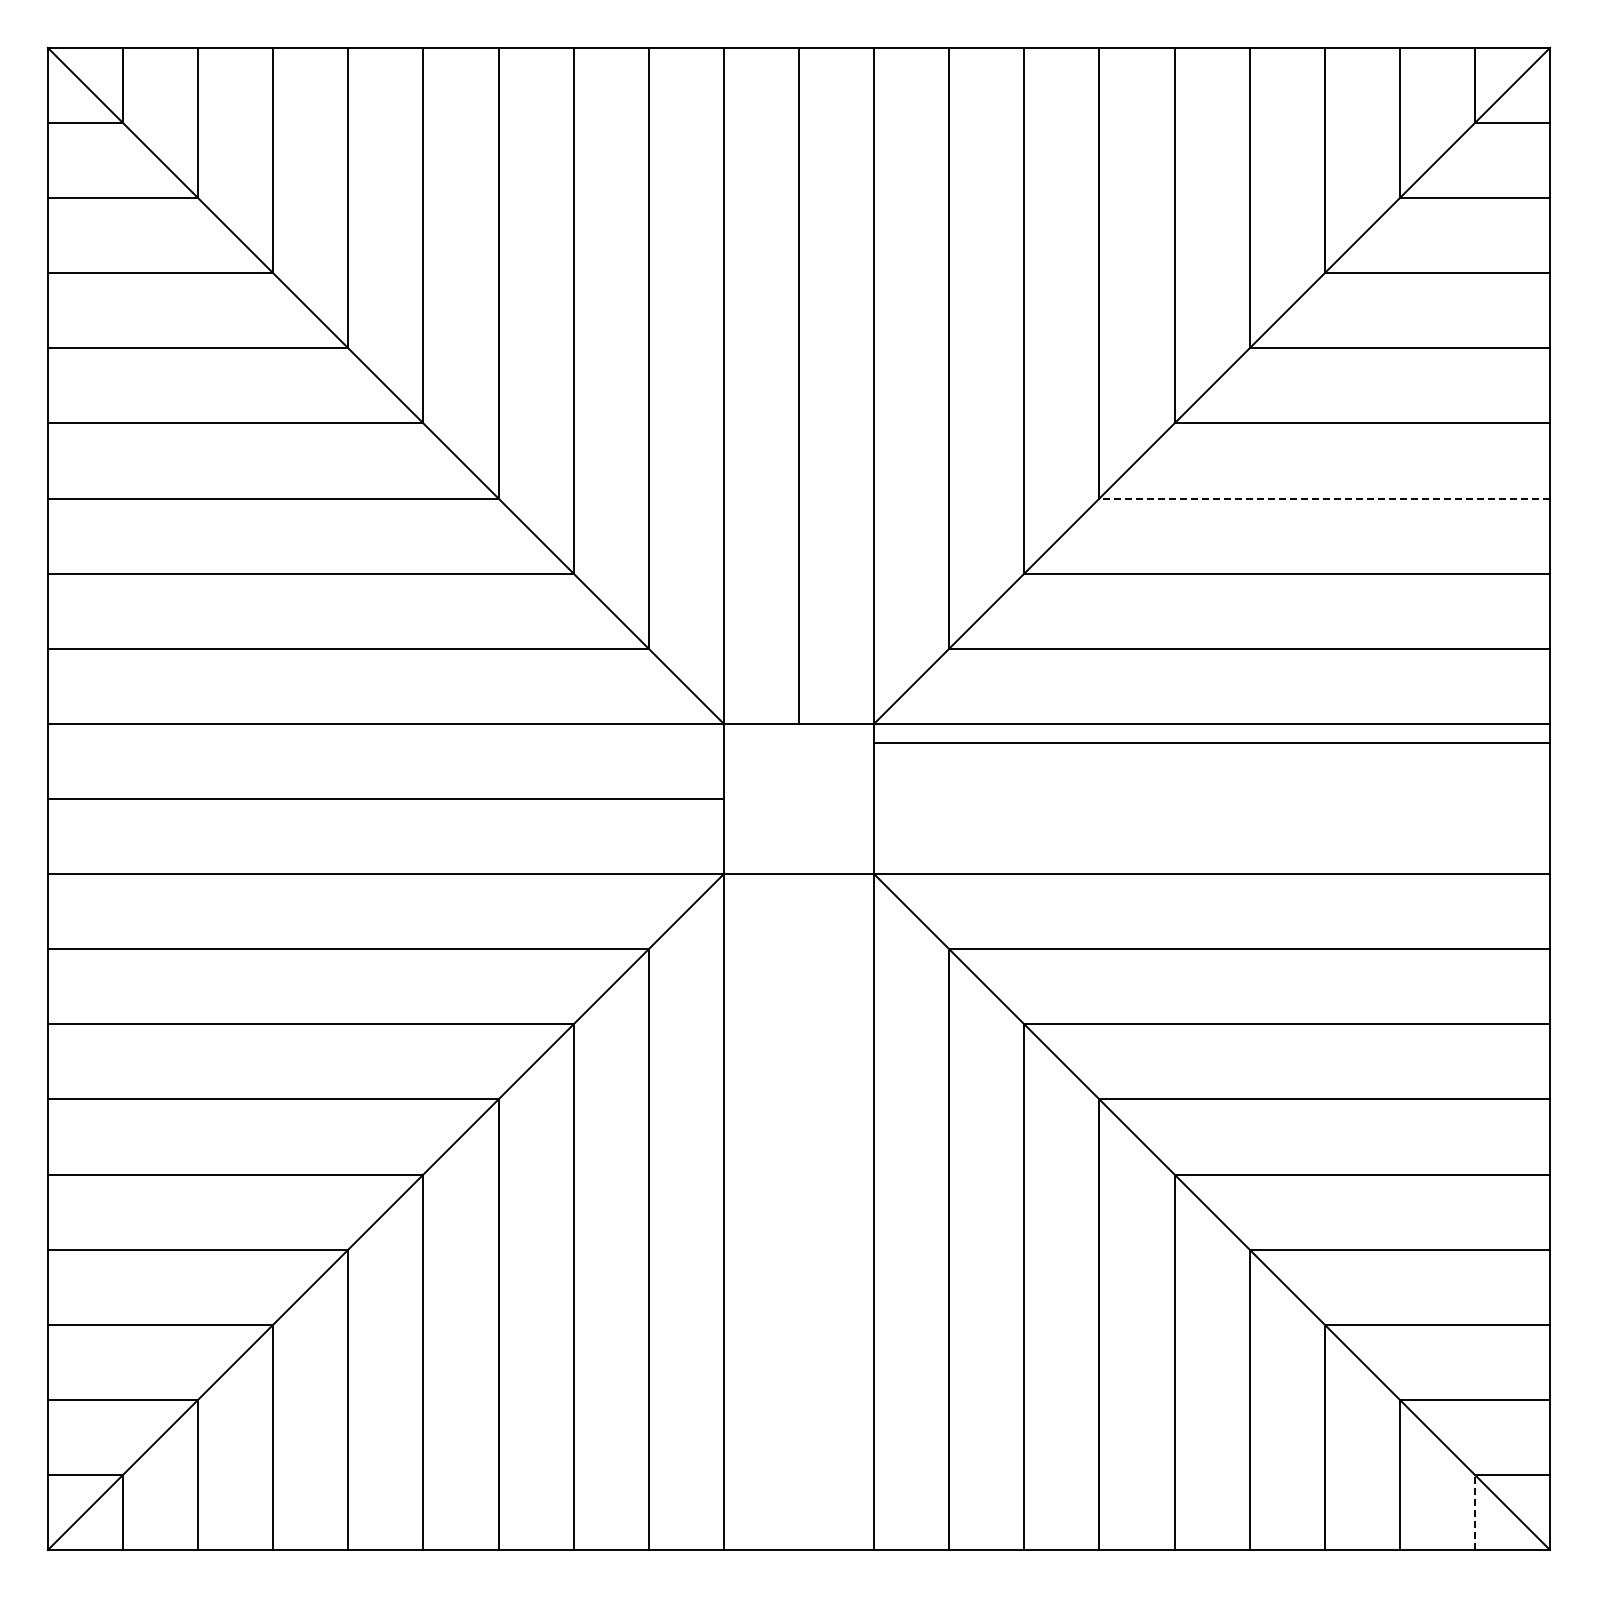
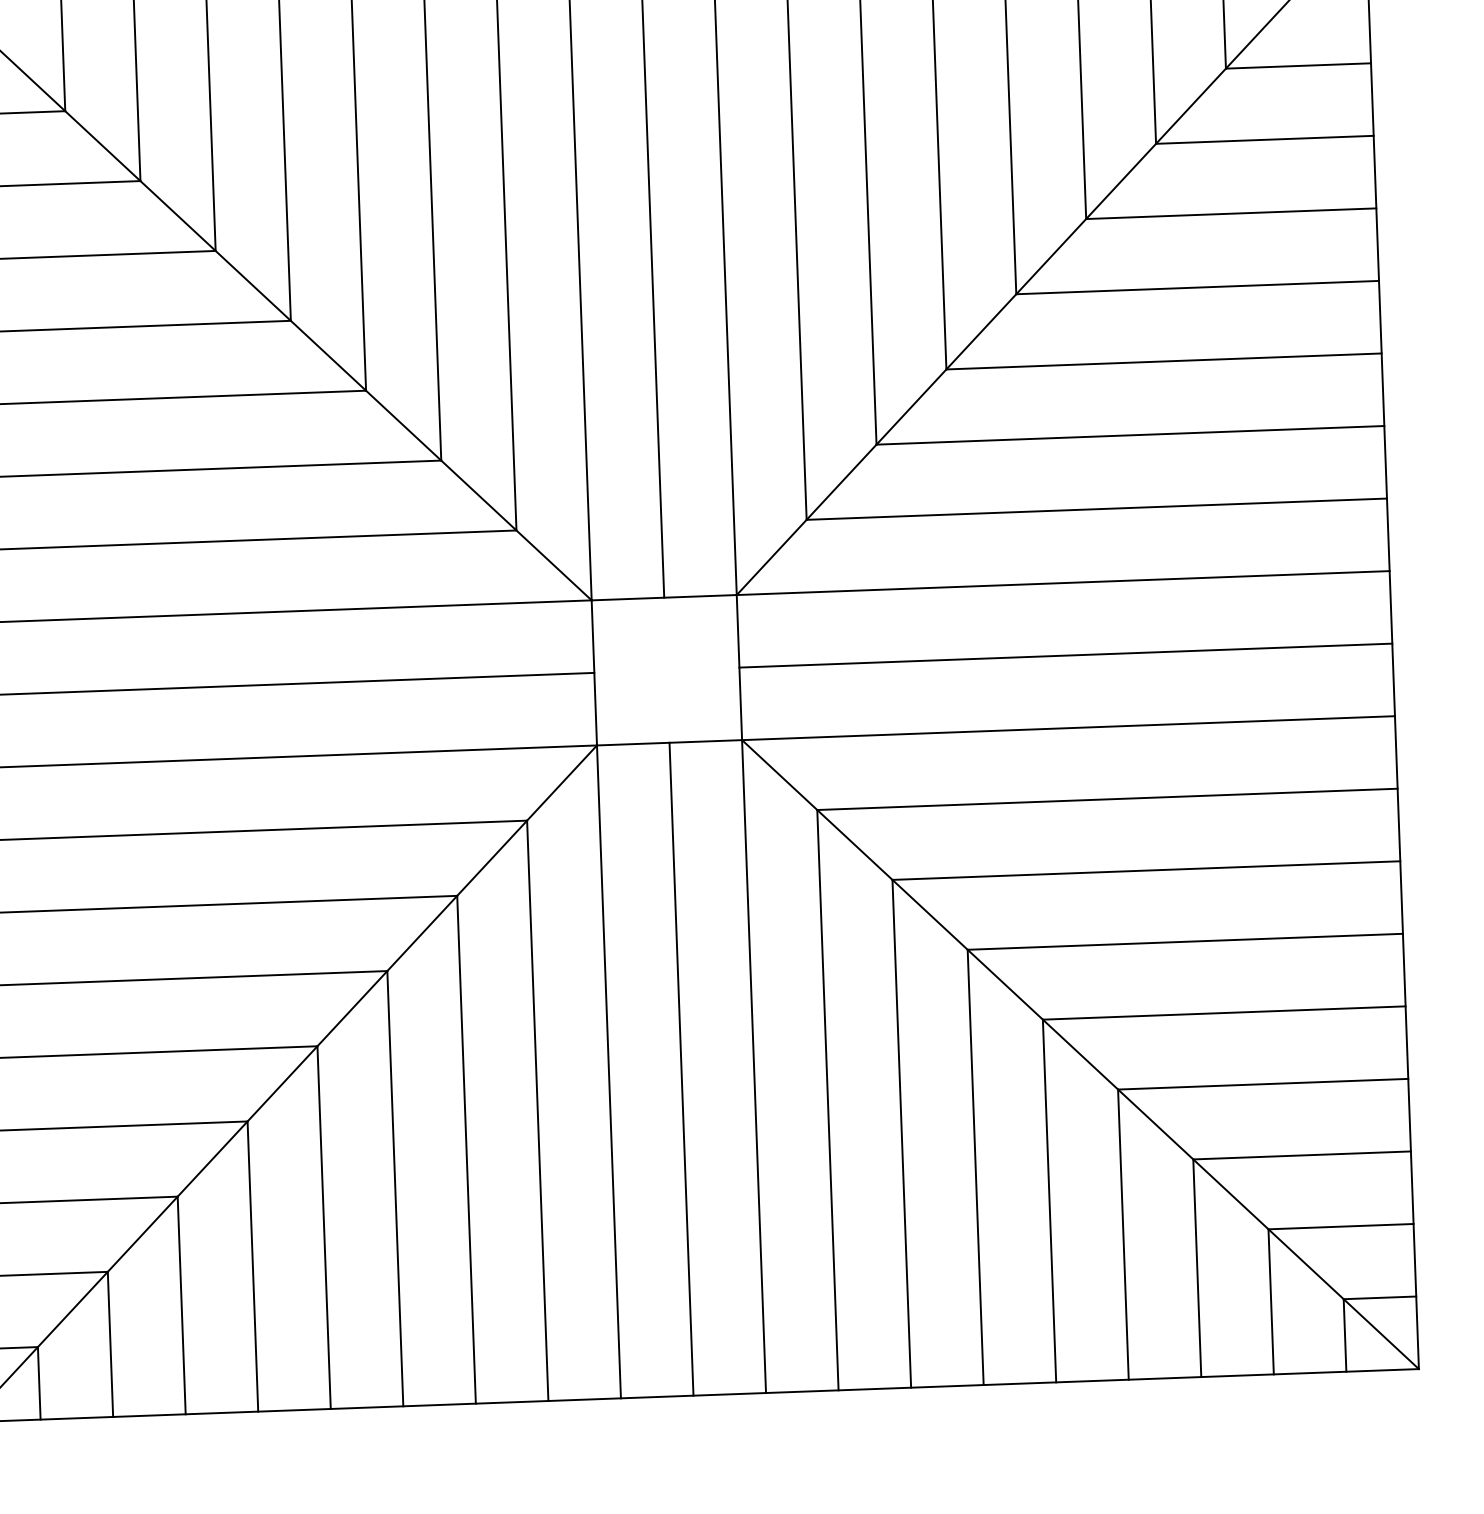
line: (1324, 498) -> (1163, 361), dashed -> solid
line: (1212, 742) -> (1066, 655), moved
line: (799, 1212) -> (682, 1069), added
line: (1474, 1512) -> (1344, 1335), dashed -> solid

